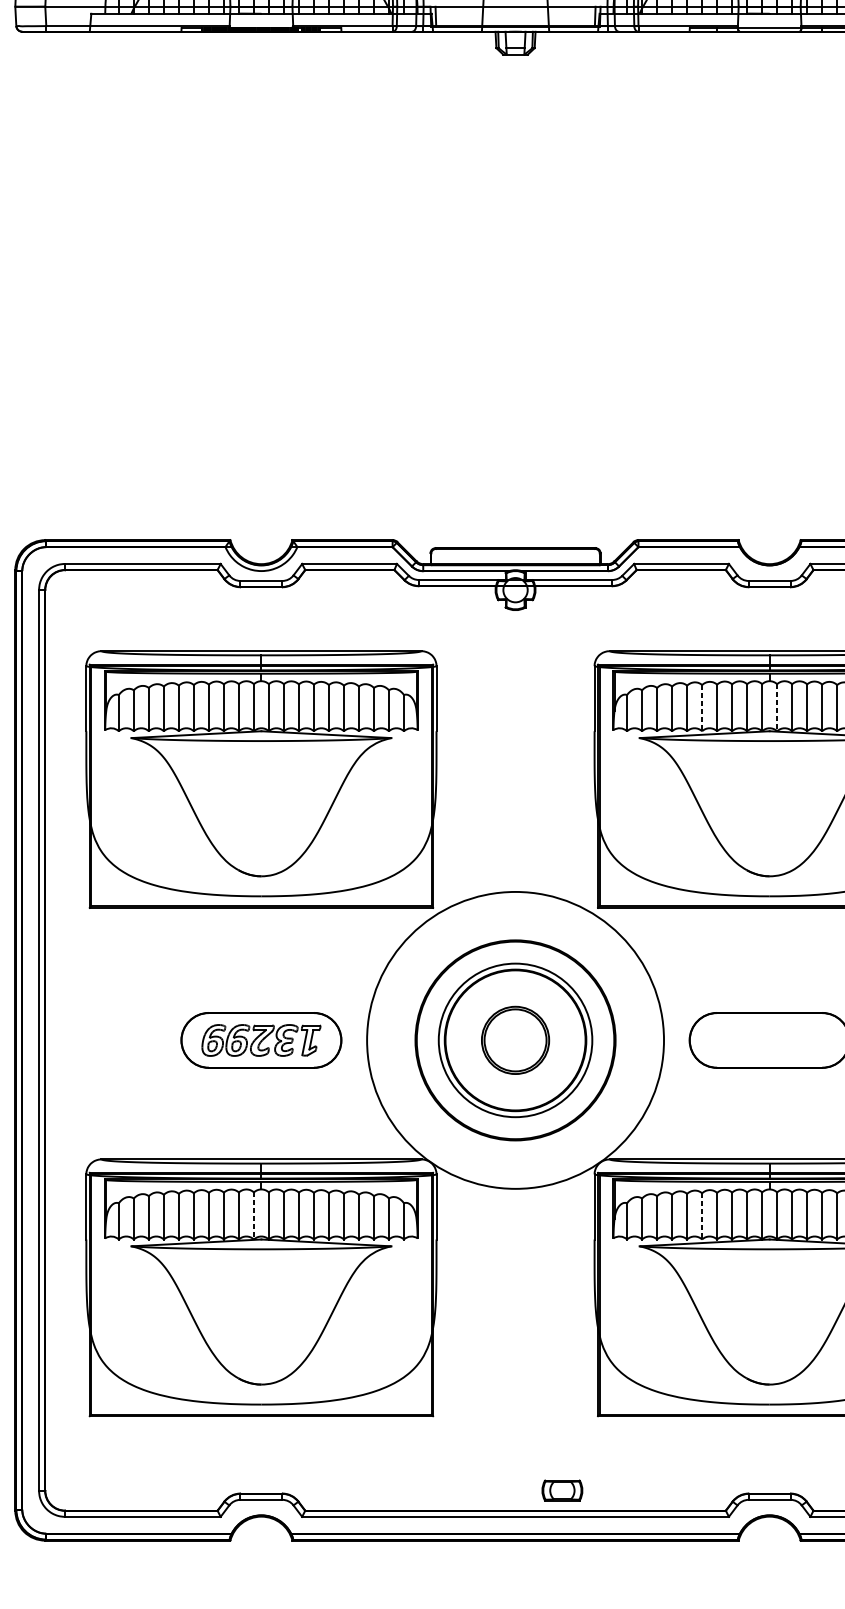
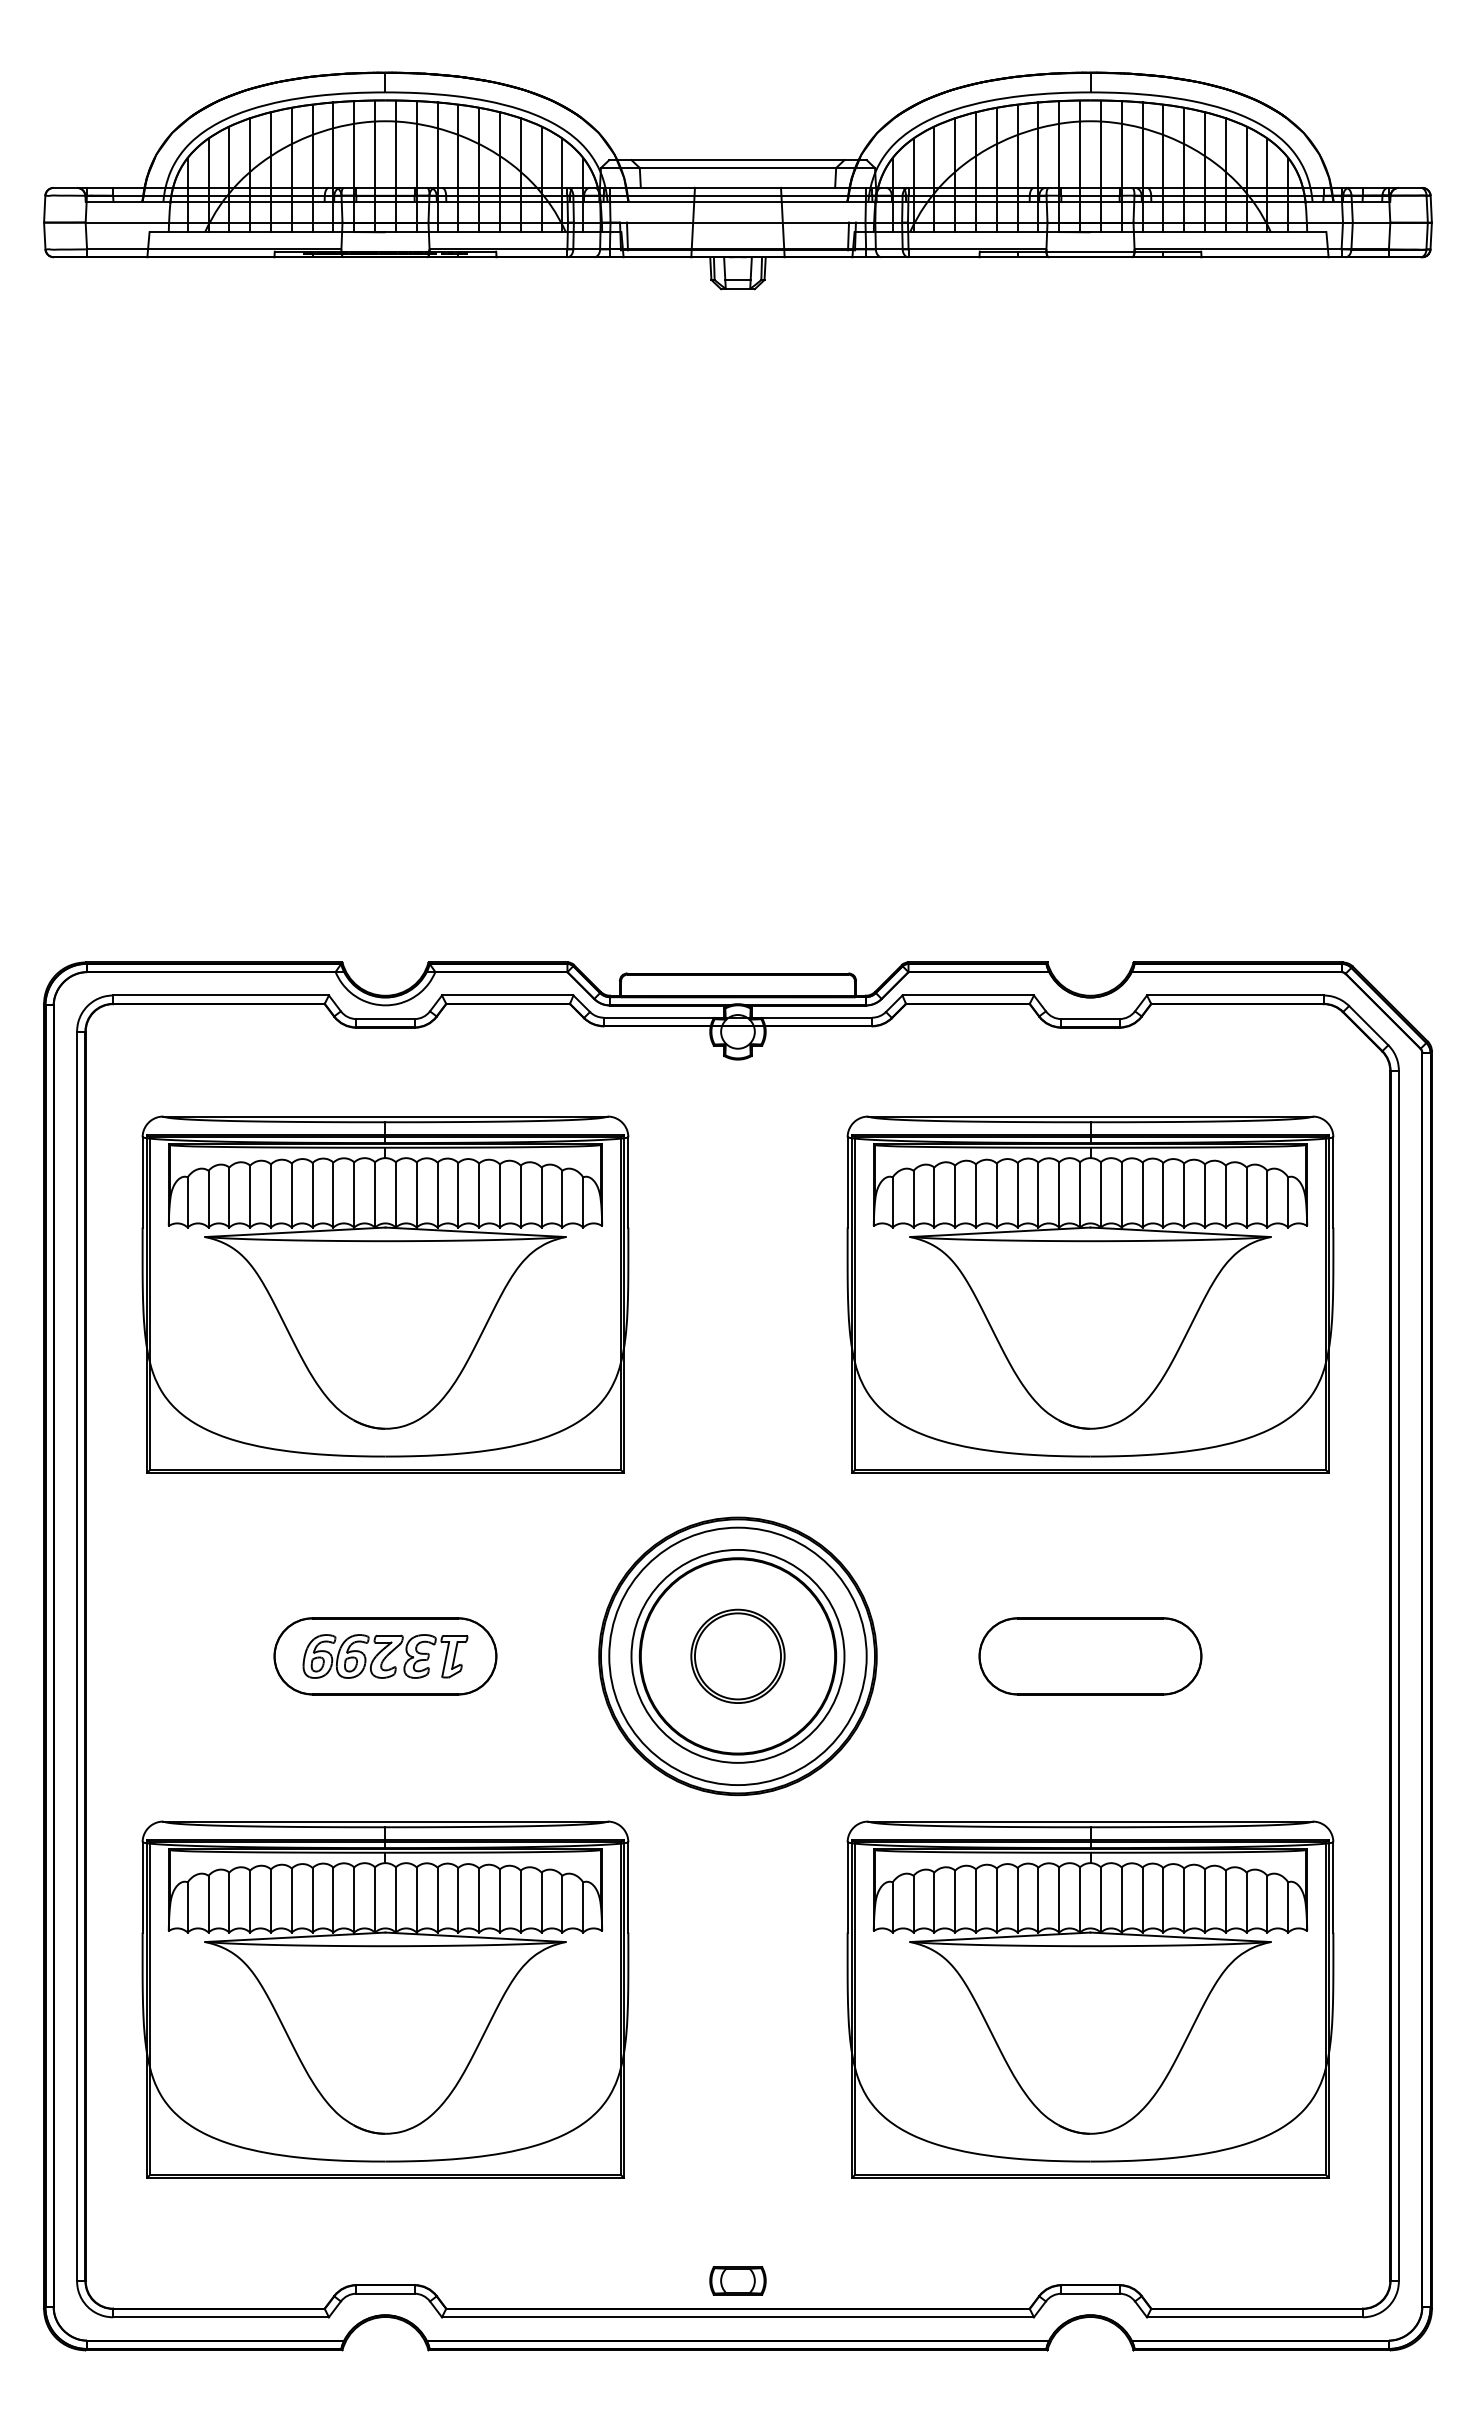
line: (776, 707) -> (1100, 1194), dashed -> solid
line: (701, 708) -> (996, 1196), dashed -> solid
circle: (515, 1040) -> (737, 1656), size x0.62
line: (254, 1215) -> (375, 1899), dashed -> solid
line: (701, 1217) -> (996, 1901), dashed -> solid
part: (562, 1490) -> (737, 2280), moved

